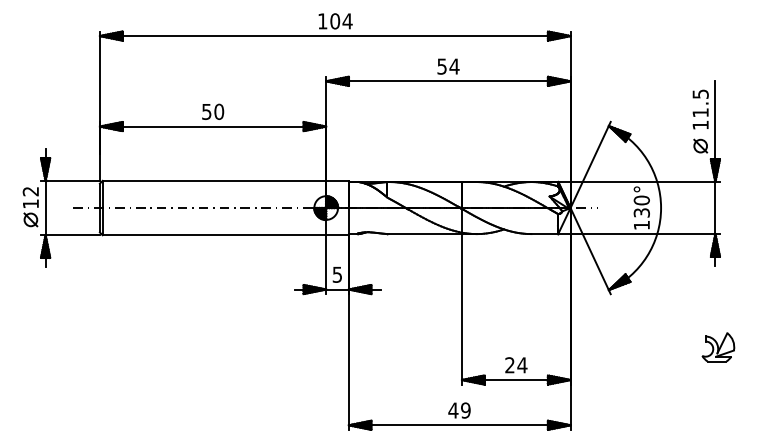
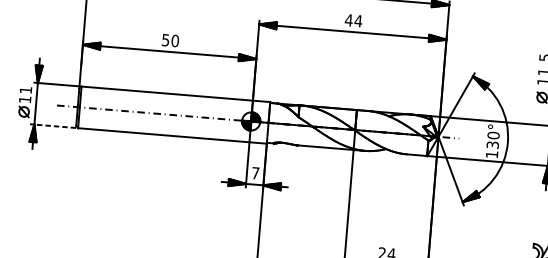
text: (442, 66) -> (349, 20), 54 -> 44
text: (30, 191) -> (25, 90), 12 -> 11
line: (72, 235) -> (55, 126), solid -> dashed
text: (336, 274) -> (254, 173), 5 -> 7

